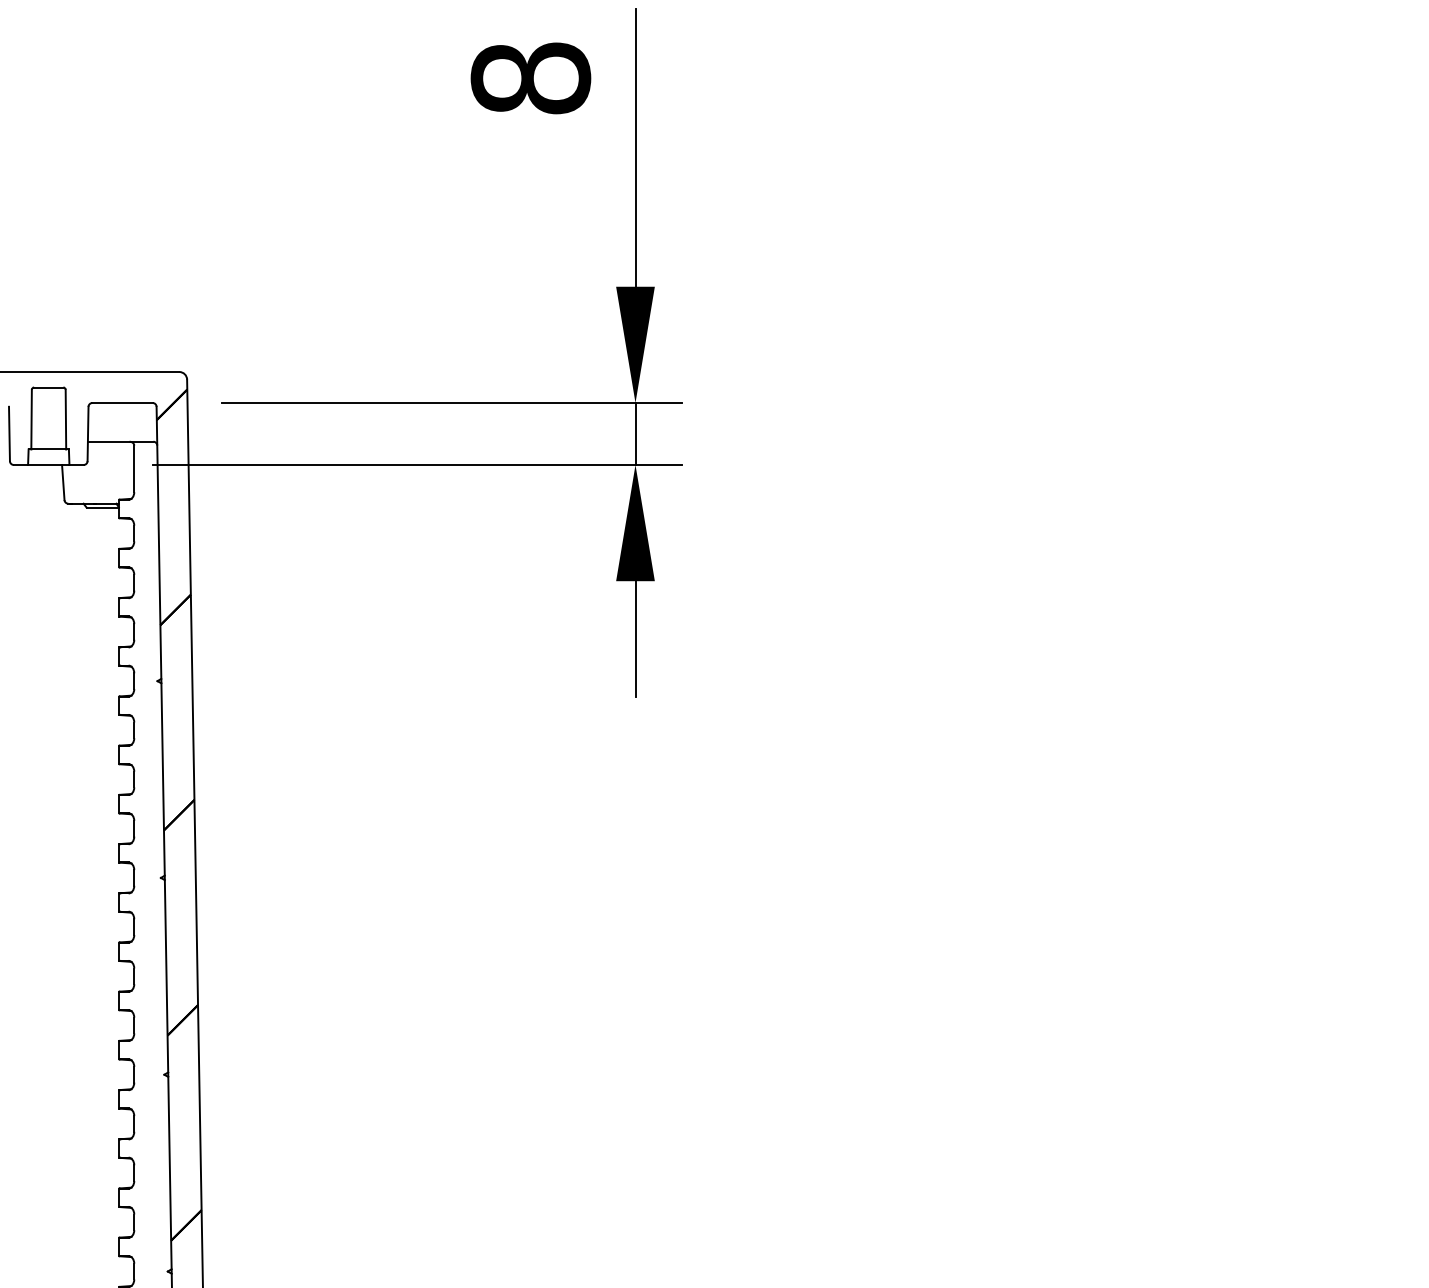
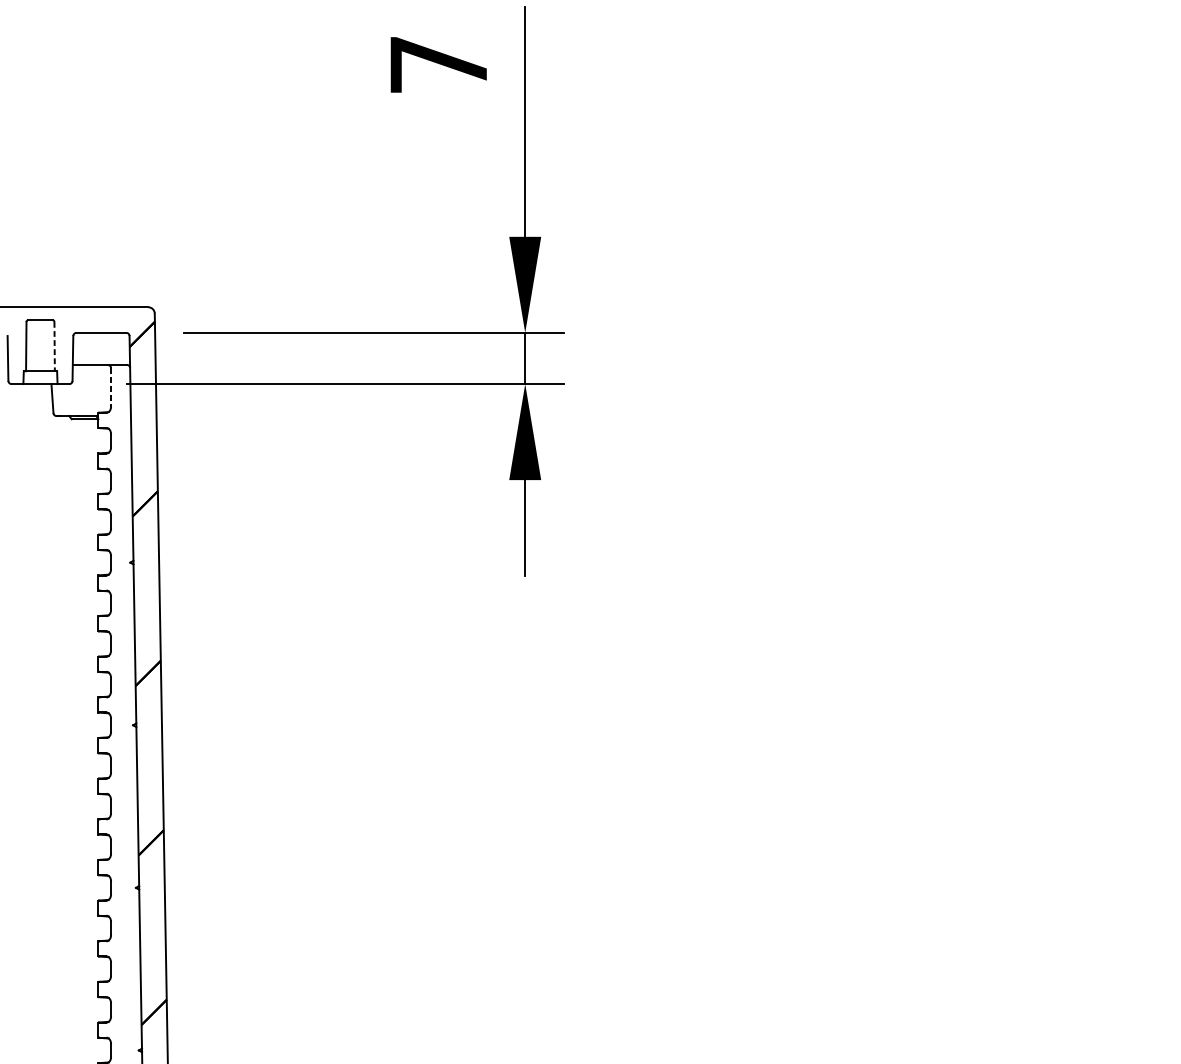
text: (530, 78) -> (438, 64), 8 -> 7
line: (65, 419) -> (54, 346), solid -> dashed
line: (134, 469) -> (111, 387), solid -> dashed

